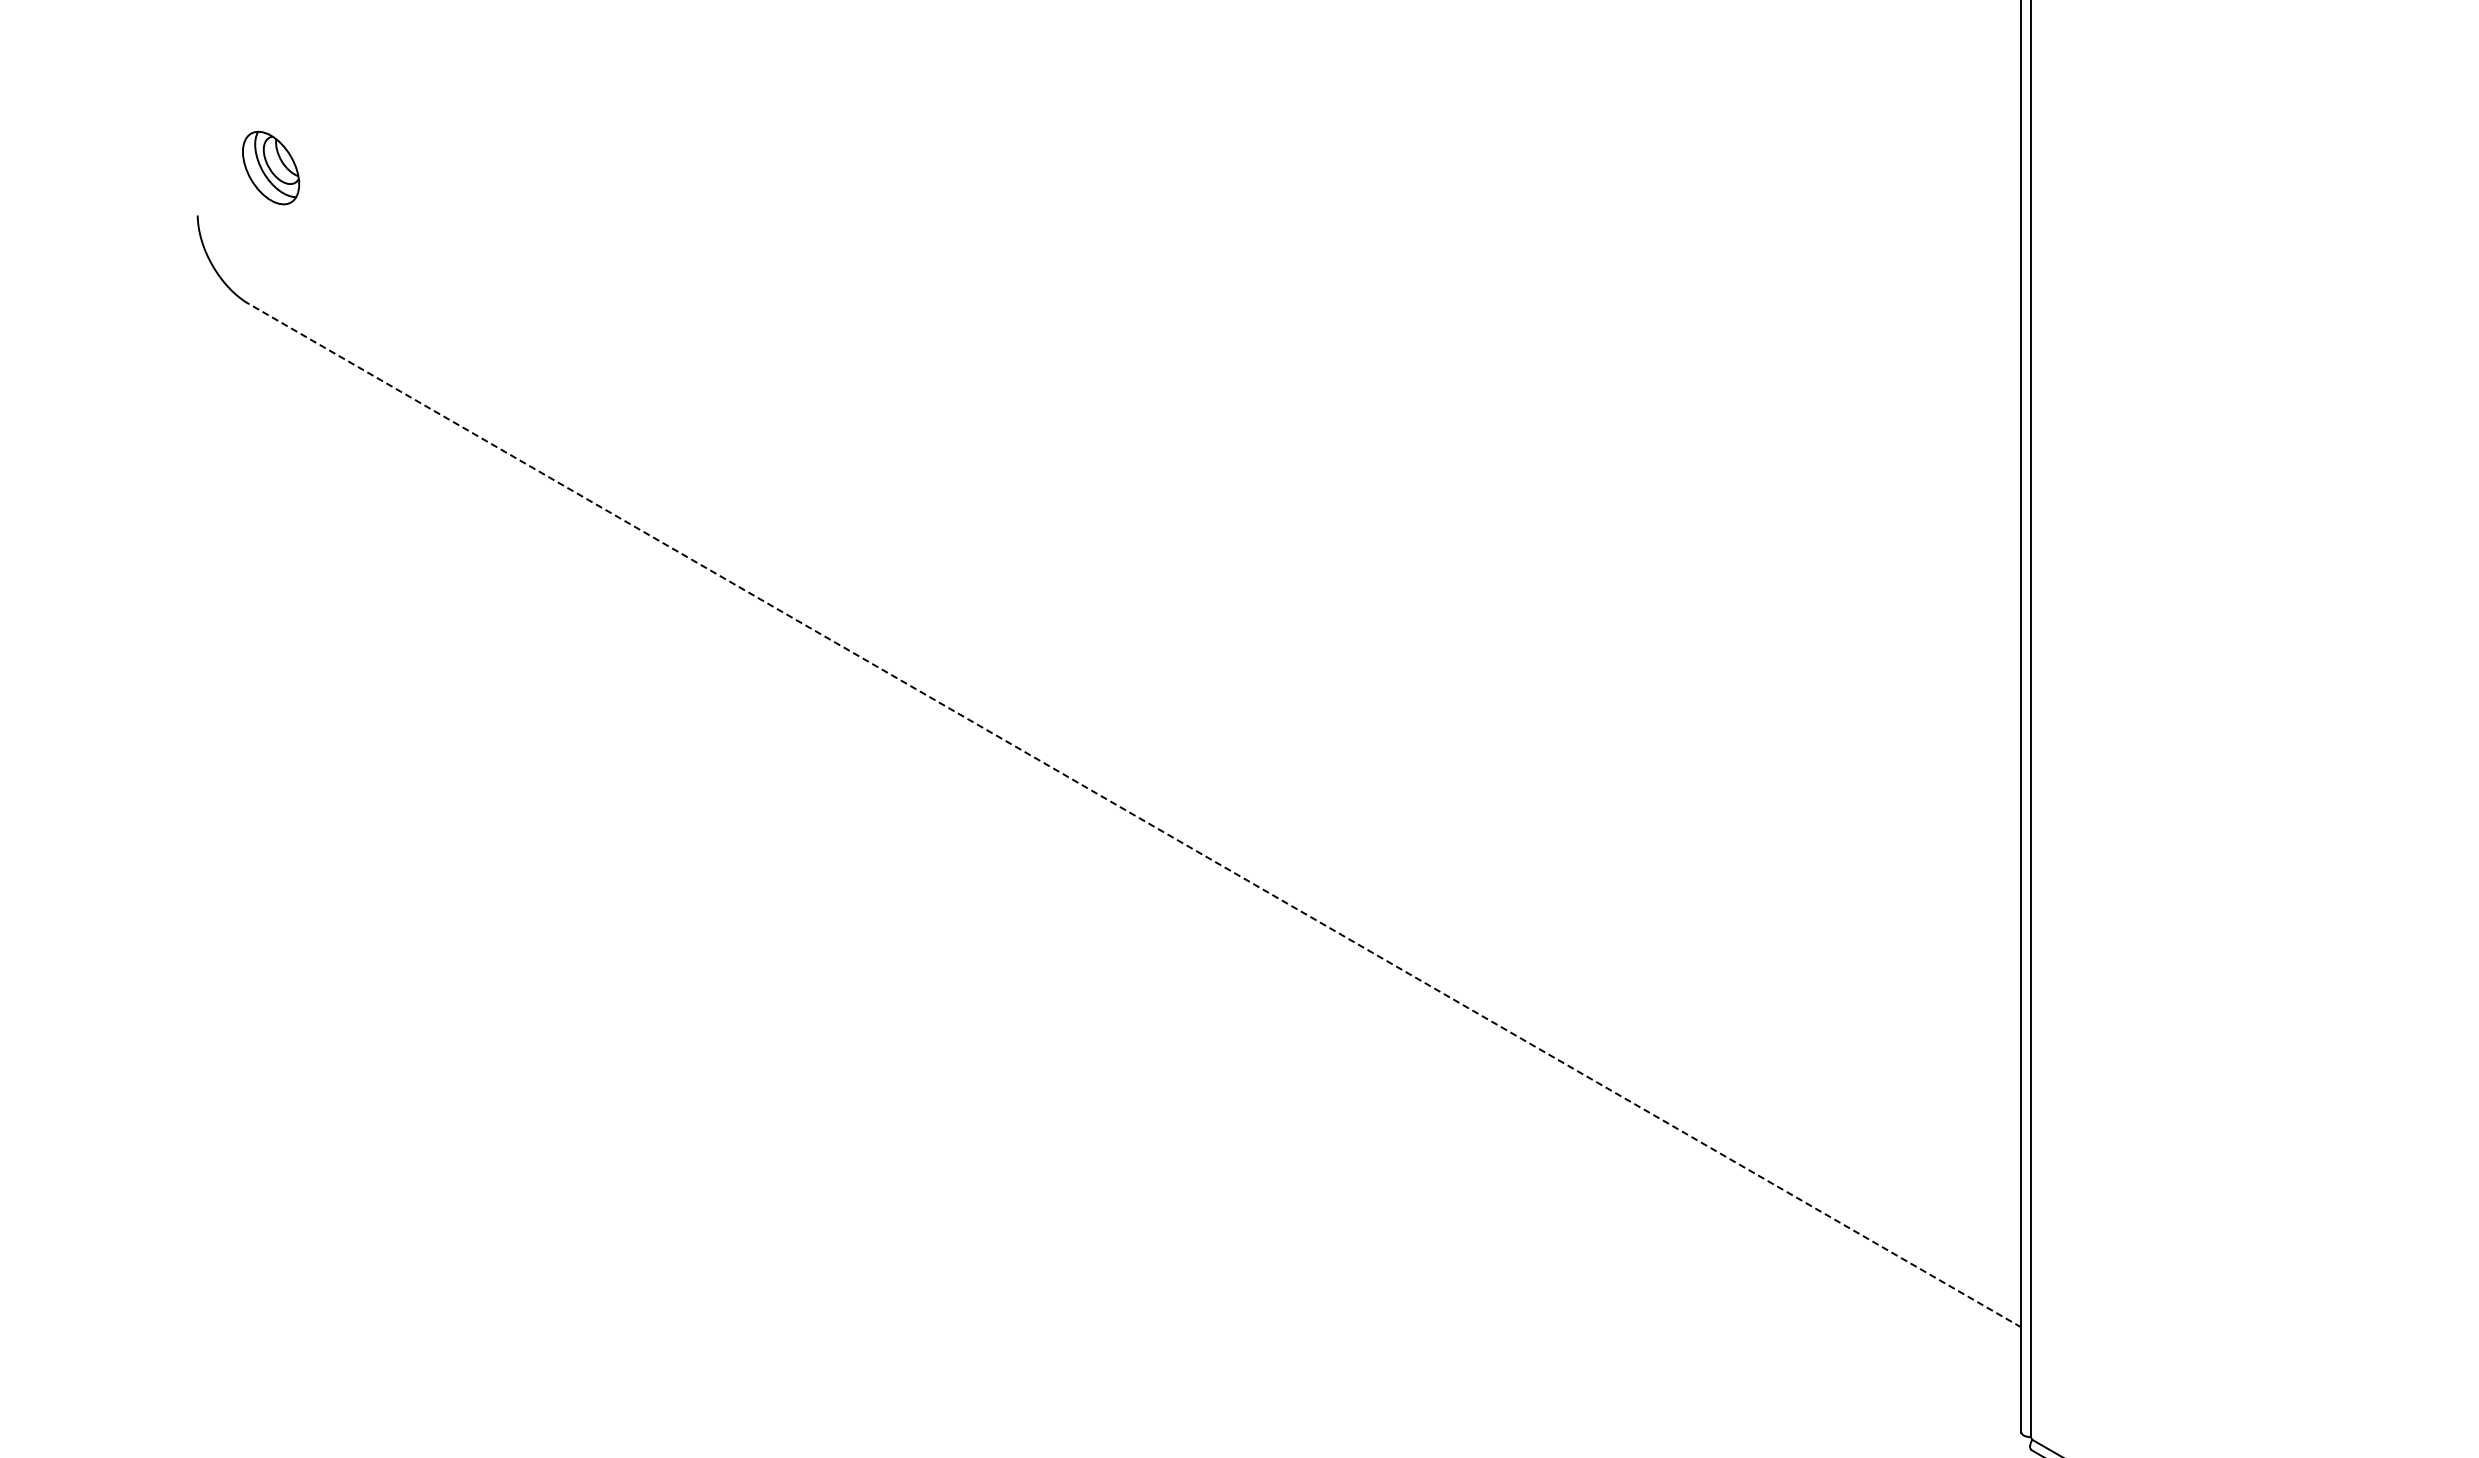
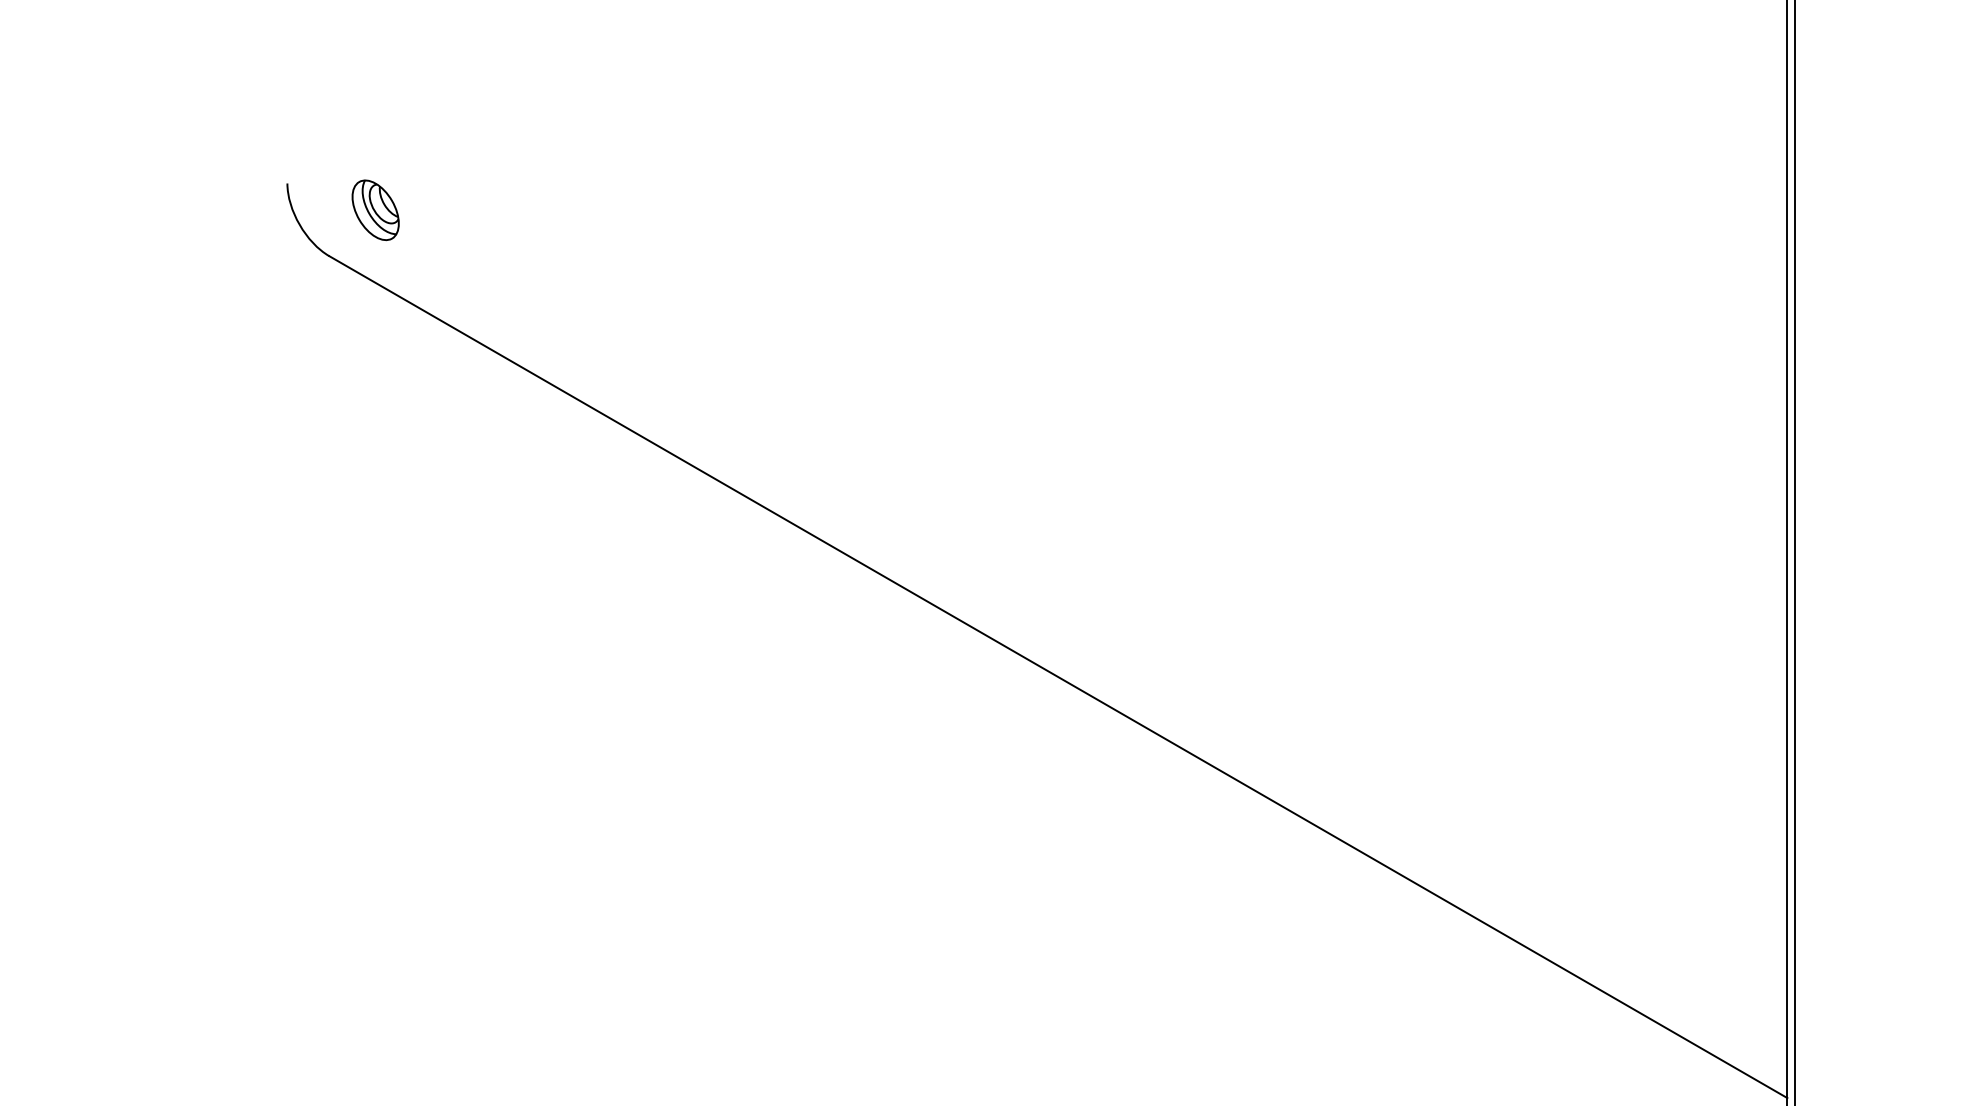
part: (271, 167) -> (376, 209), moved
line: (1134, 815) -> (1057, 677), dashed -> solid

